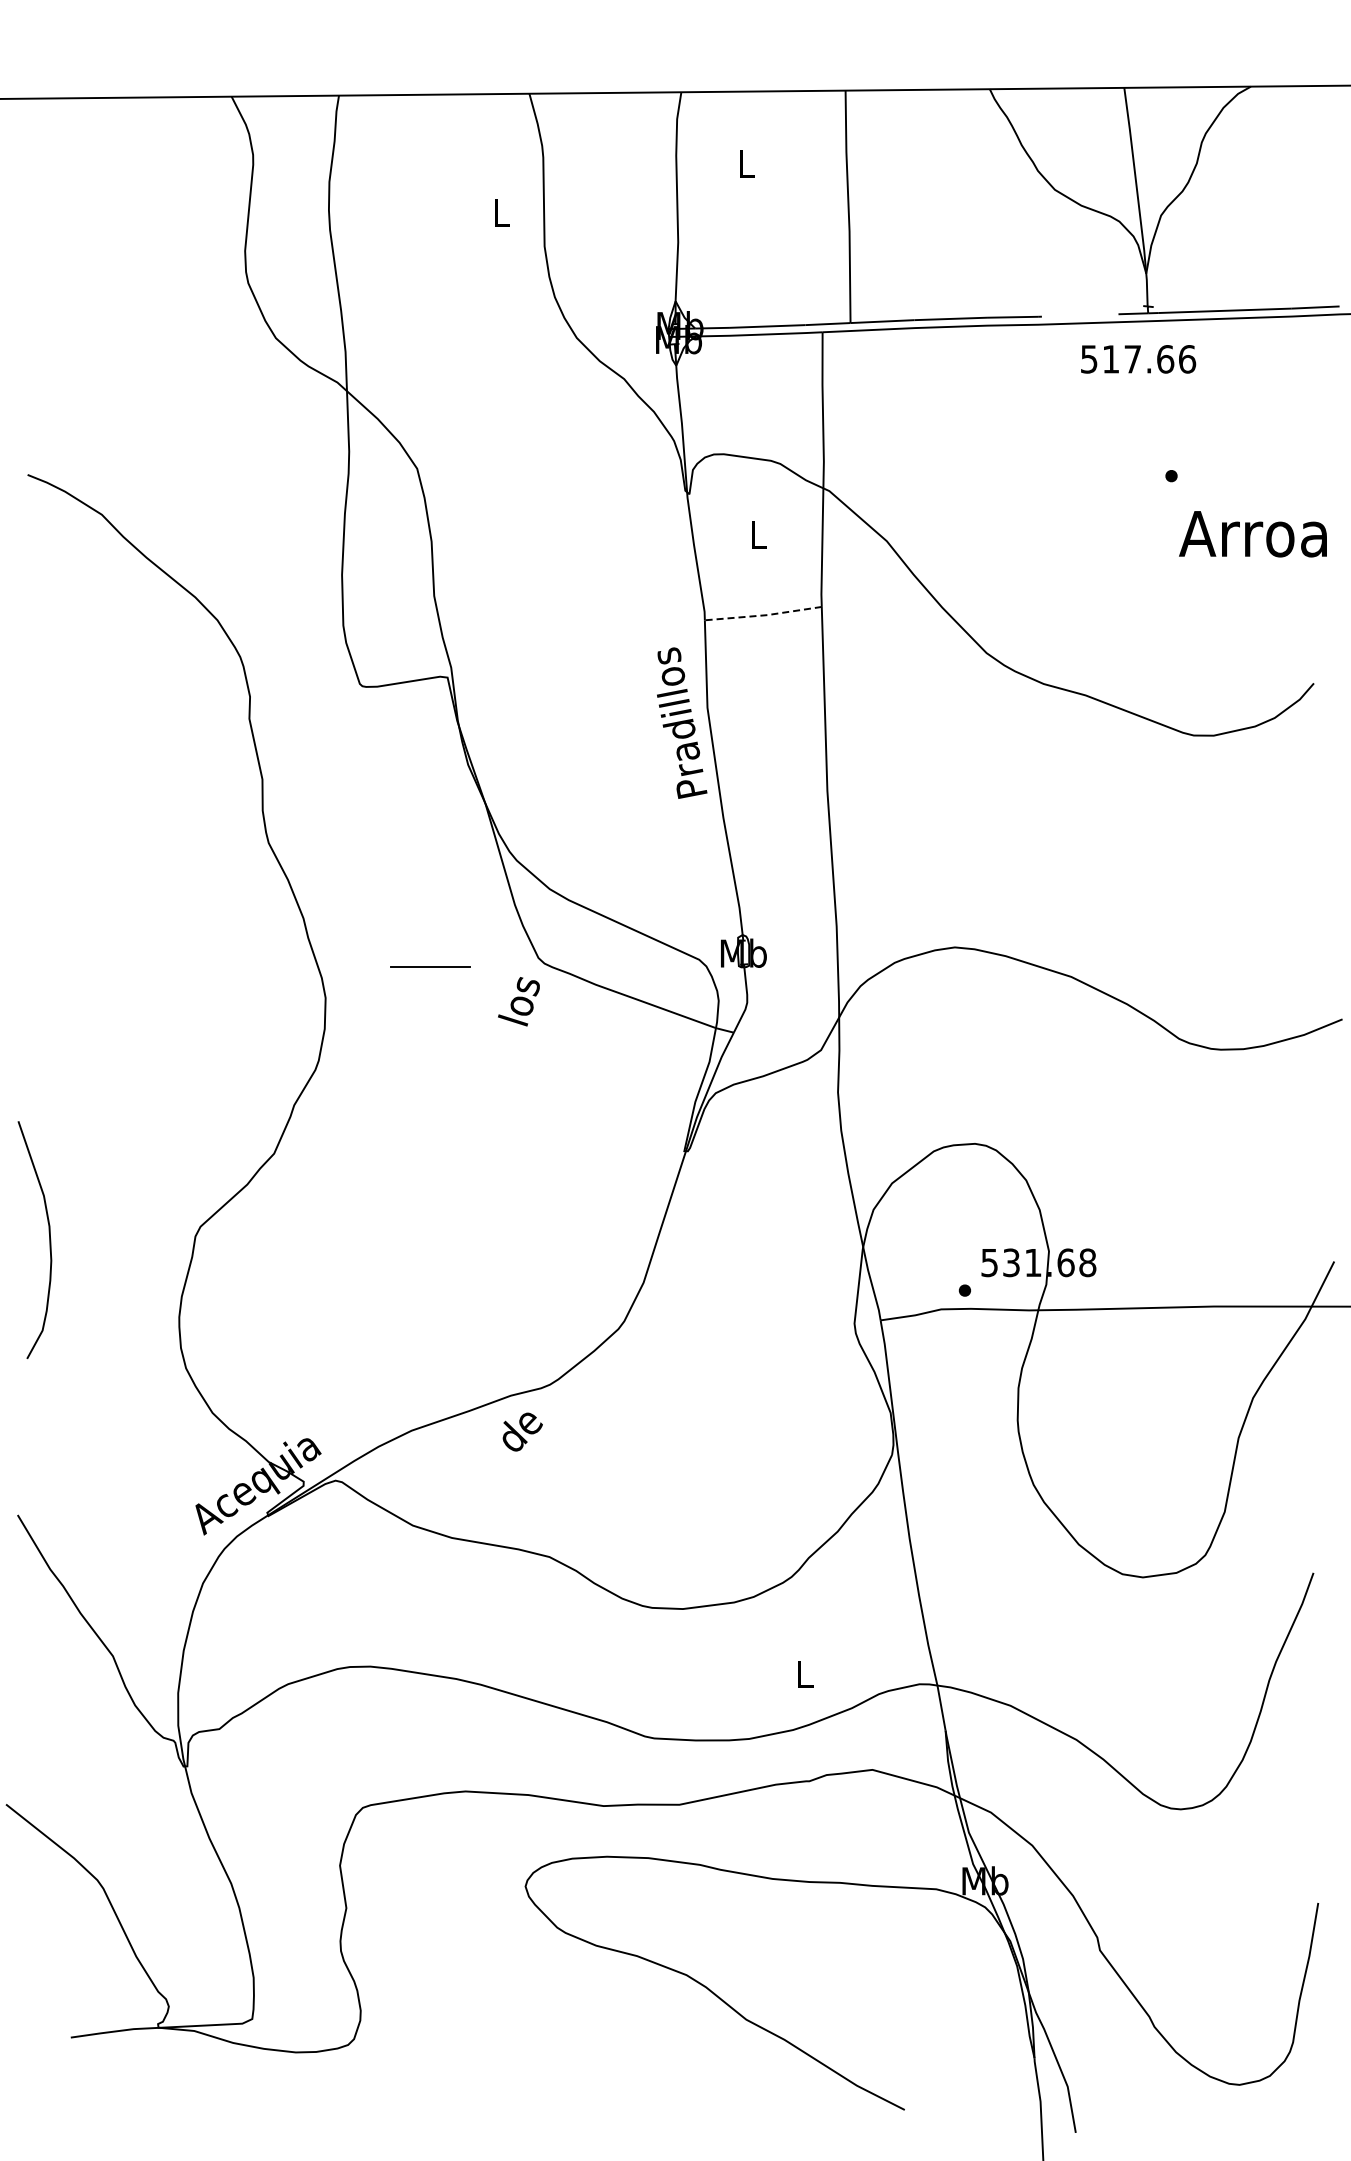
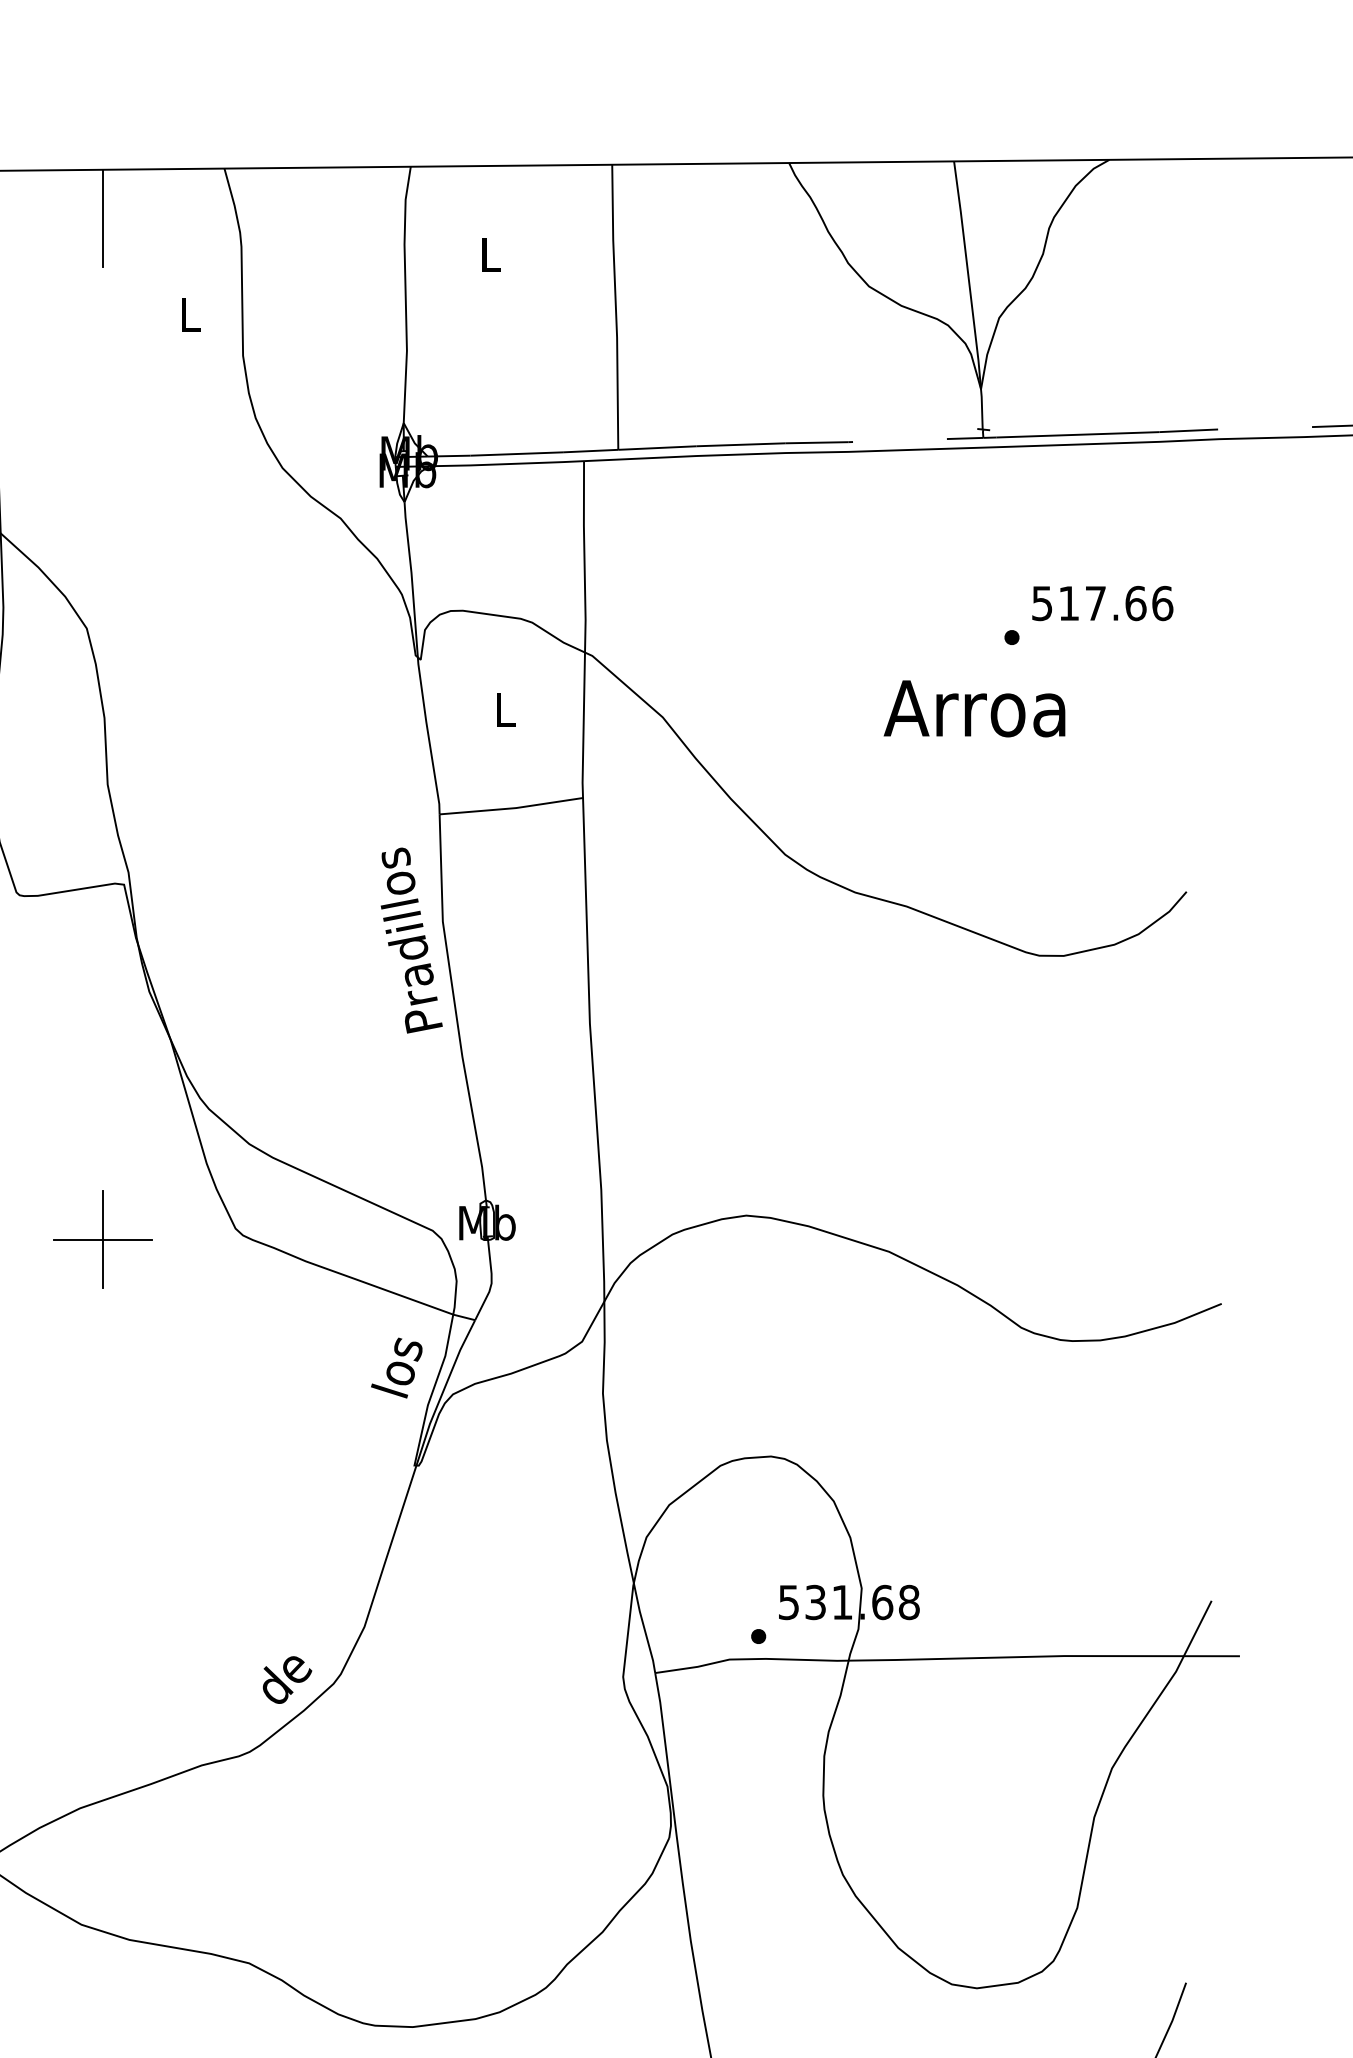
line: (430, 134) -> (103, 218), added
text: (1138, 359) -> (1102, 603), moved
text: (1252, 534) -> (973, 709), moved
line: (764, 615) -> (512, 808), dashed -> solid
line: (430, 966) -> (103, 1239), added
text: (518, 1001) -> (396, 1367), moved
text: (522, 1431) -> (287, 1679), moved

